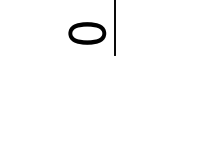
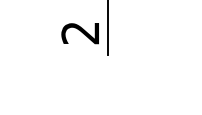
text: (87, 33) -> (80, 33), 0 -> 2

